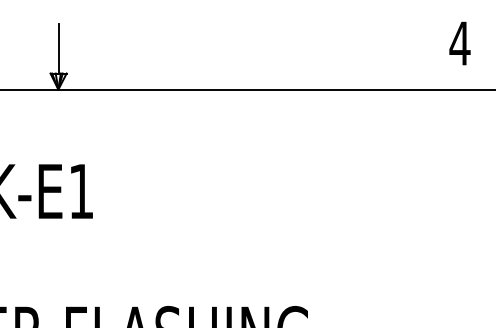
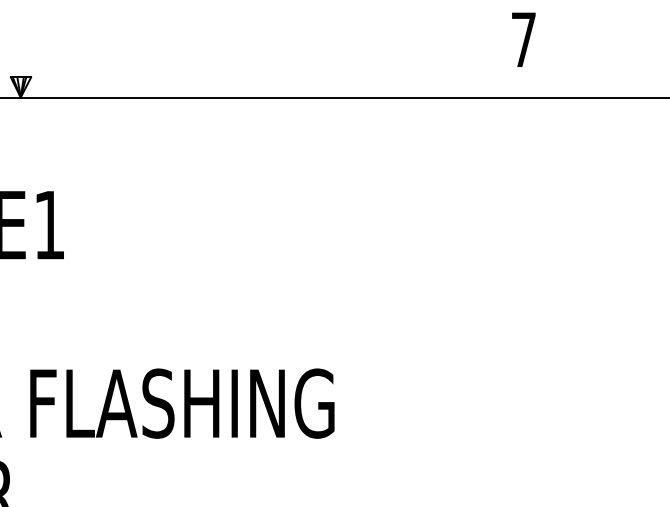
text: (459, 43) -> (523, 39), 4 -> 7
line: (58, 48) -> (21, 46), removed

